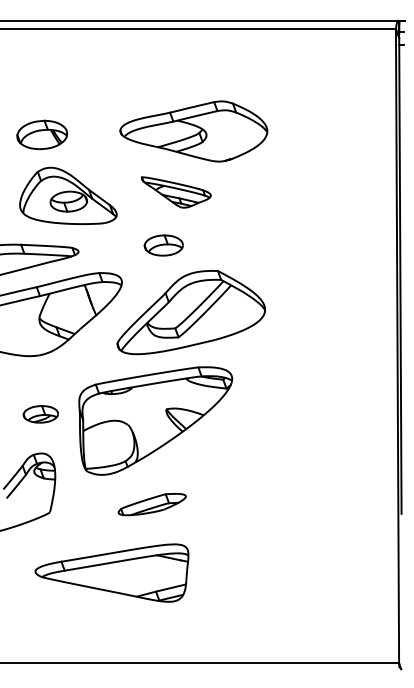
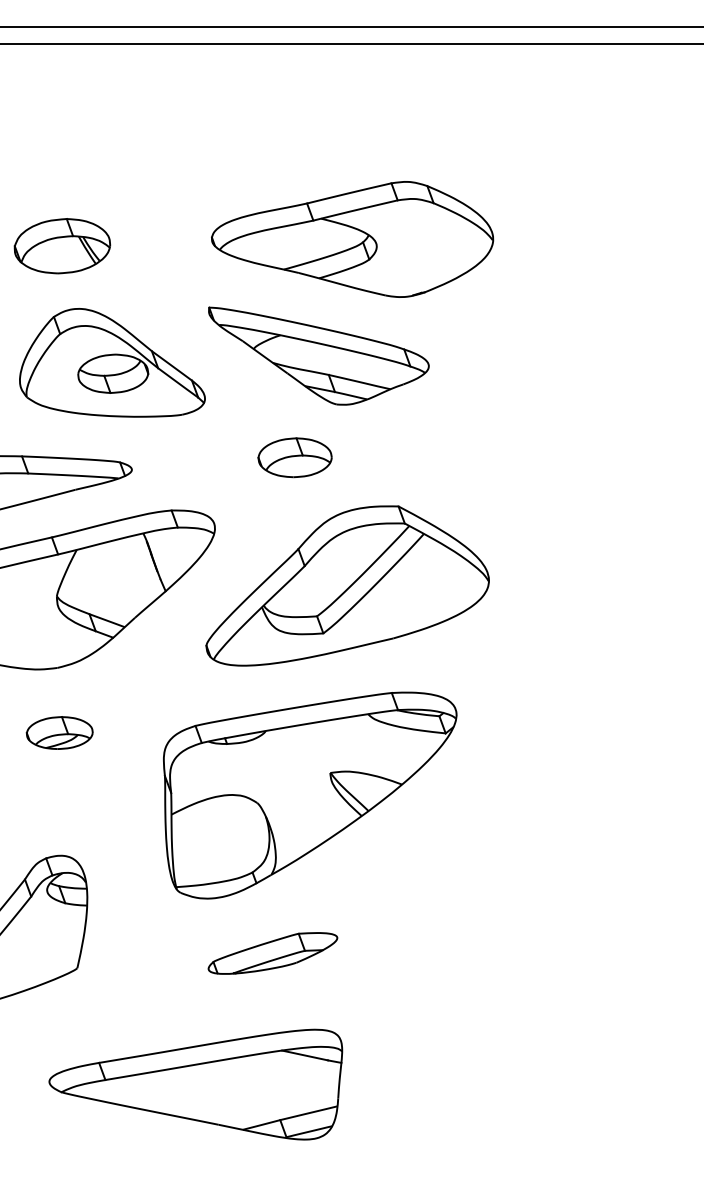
part: (176, 192) -> (319, 356), size x1.67
part: (40, 414) -> (59, 733), moved
part: (155, 420) -> (309, 794), moved

